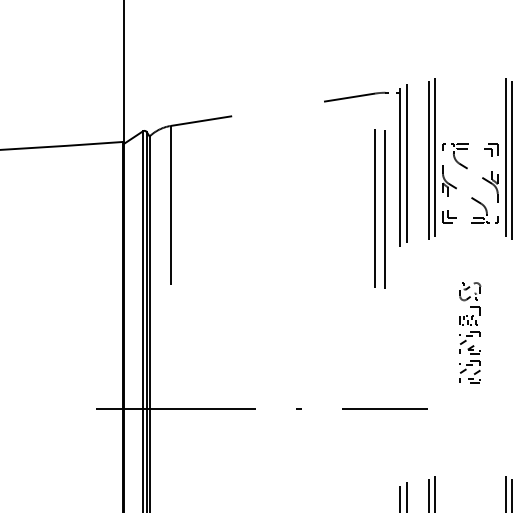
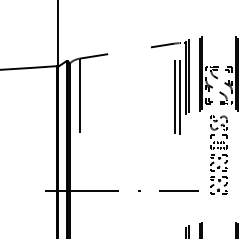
part: (469, 331) -> (218, 154), size x1.67

